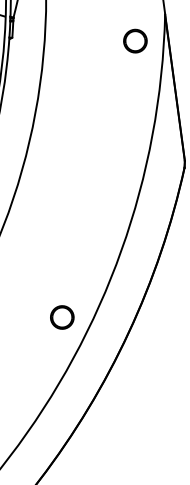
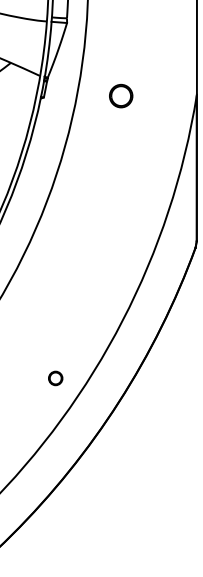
part: (135, 40) -> (121, 95), moved
part: (61, 317) -> (55, 378), size x0.6

